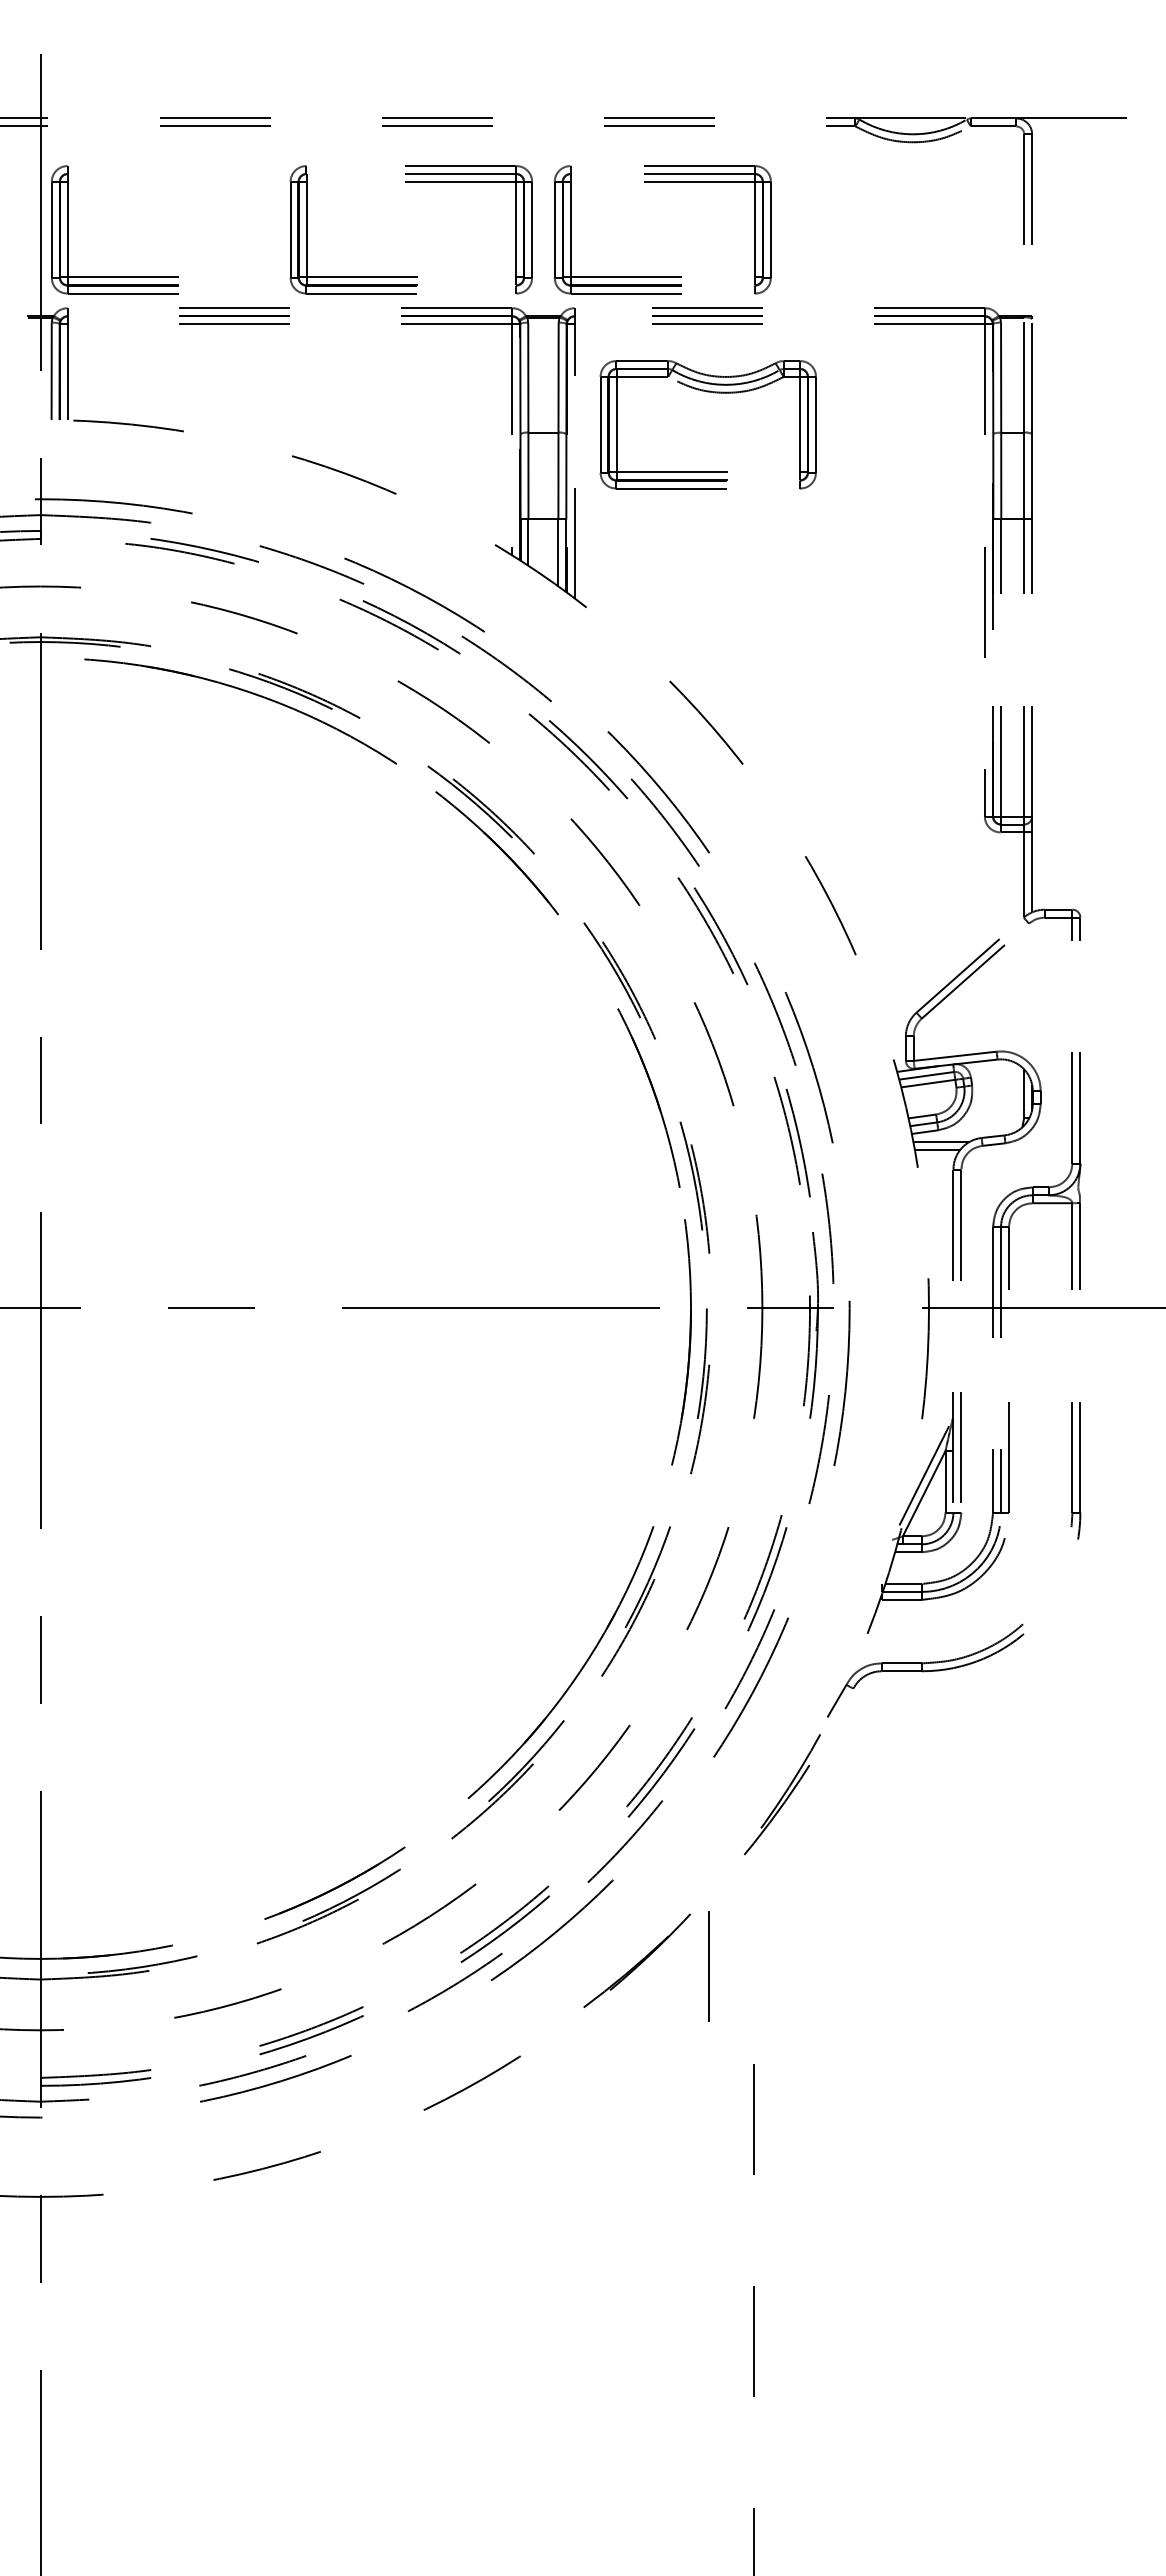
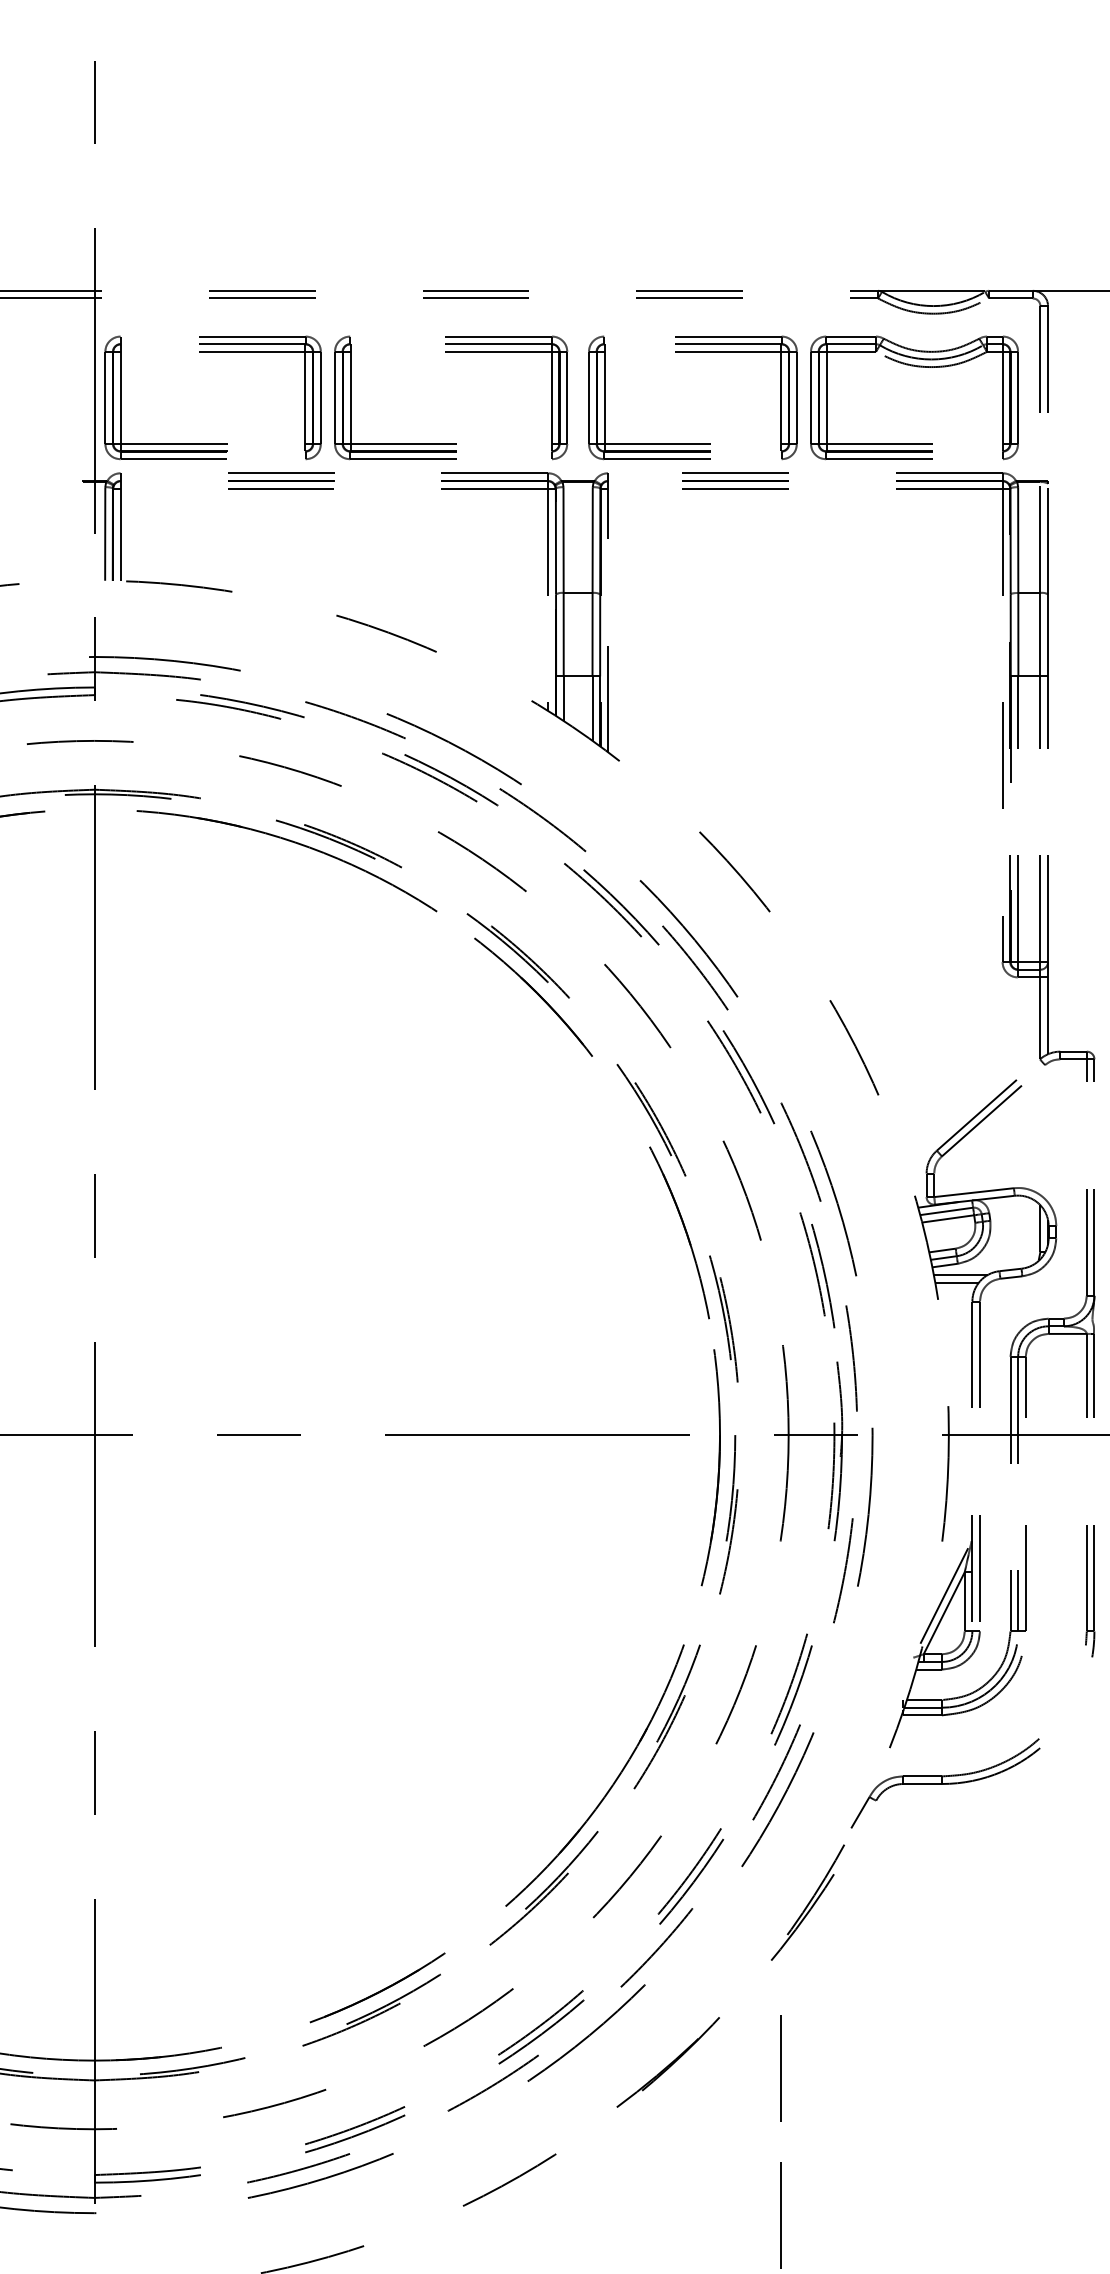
part: (212, 182) -> (259, 352), added
part: (714, 393) -> (920, 367), moved
line: (708, 1966) -> (780, 2067), moved

